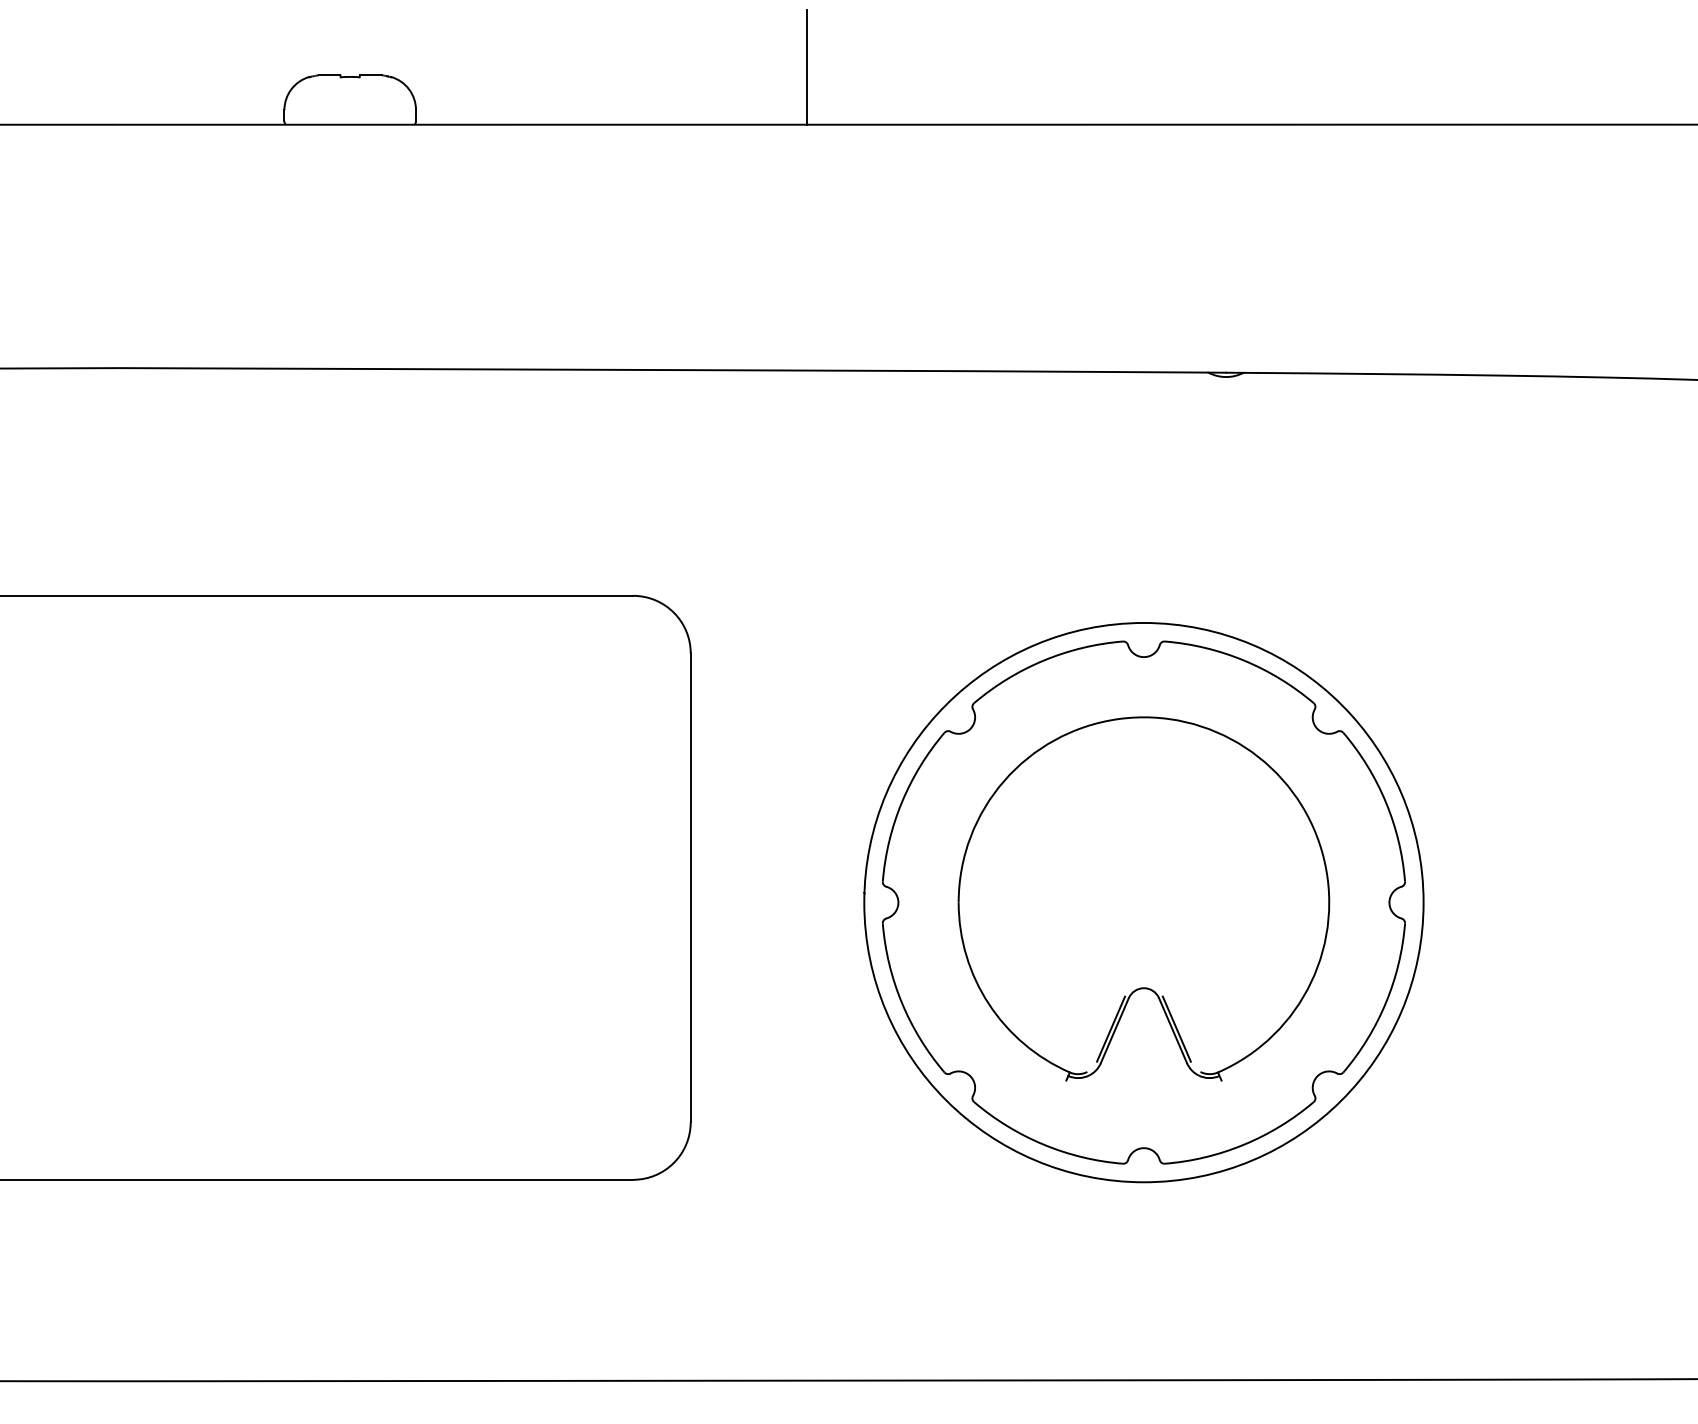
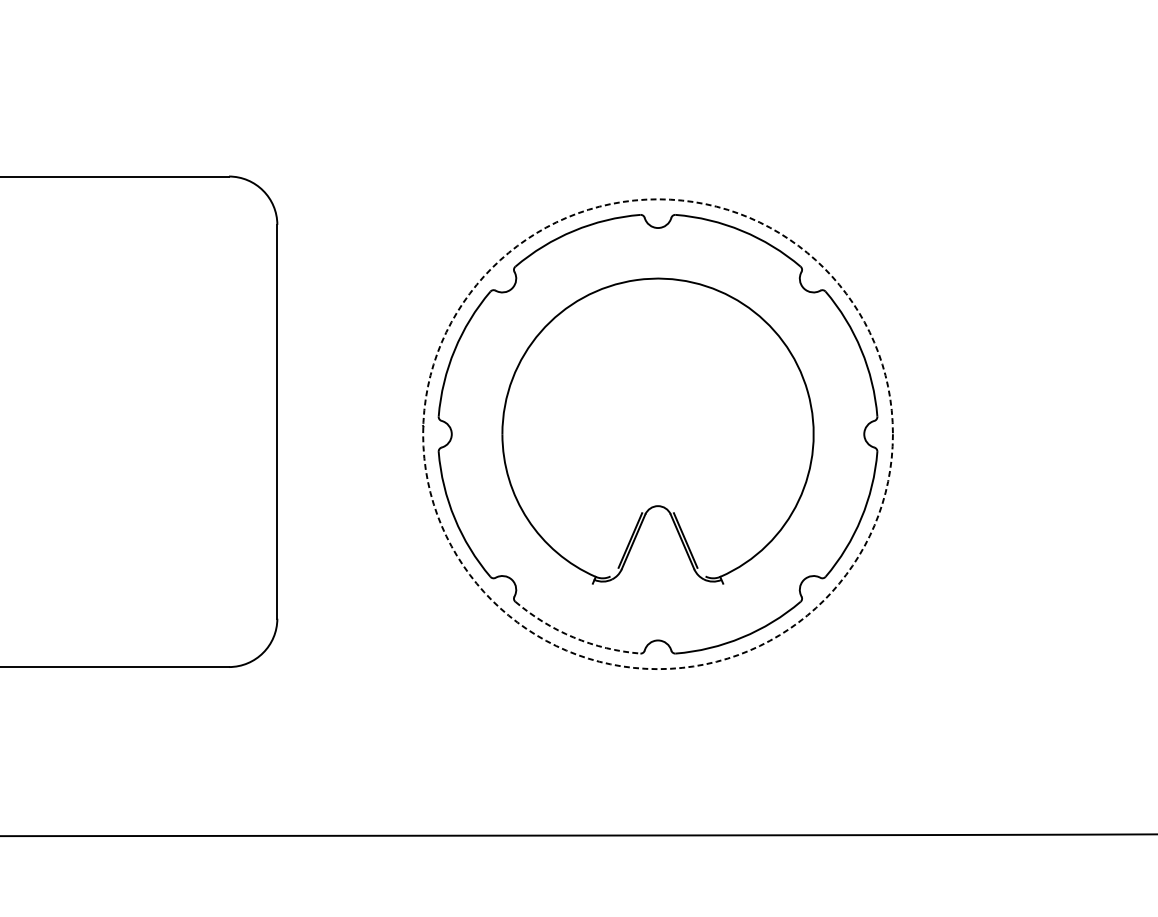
circle: (1143, 902) -> (657, 434), solid -> dashed
arc: (1043, 1144) -> (573, 637), solid -> dashed

